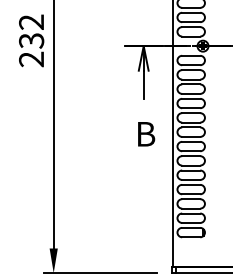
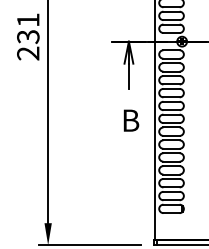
text: (31, 22) -> (28, 20), 232 -> 231

